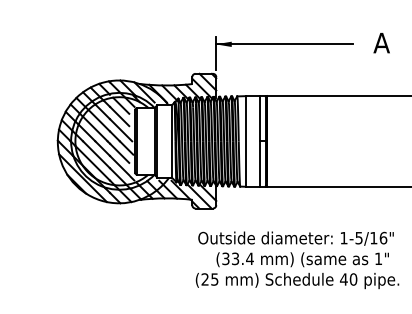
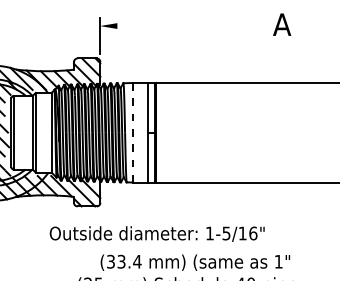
line: (284, 44) -> (175, 26), removed
line: (246, 141) -> (133, 132), solid -> dashed
text: (295, 238) -> (156, 233), moved

